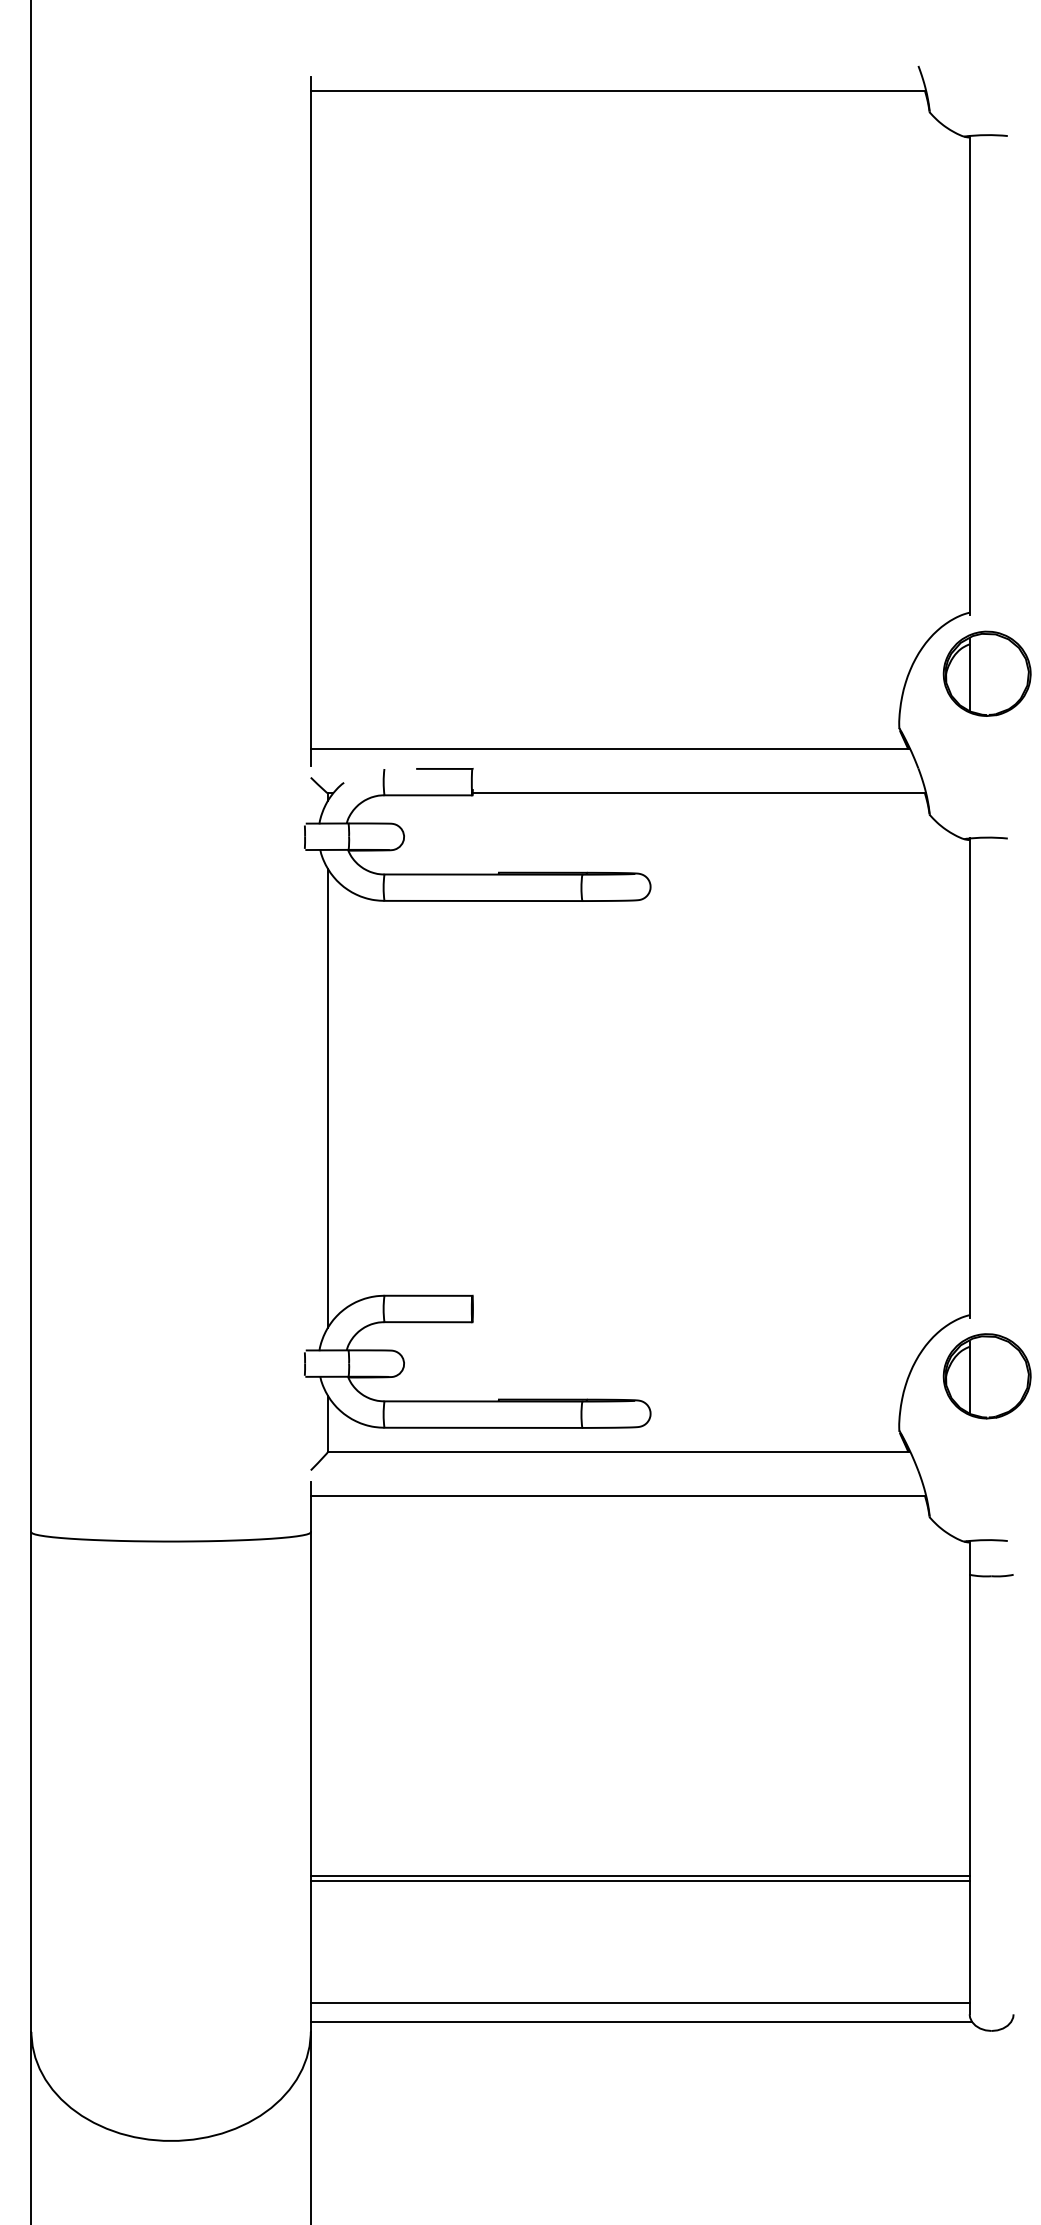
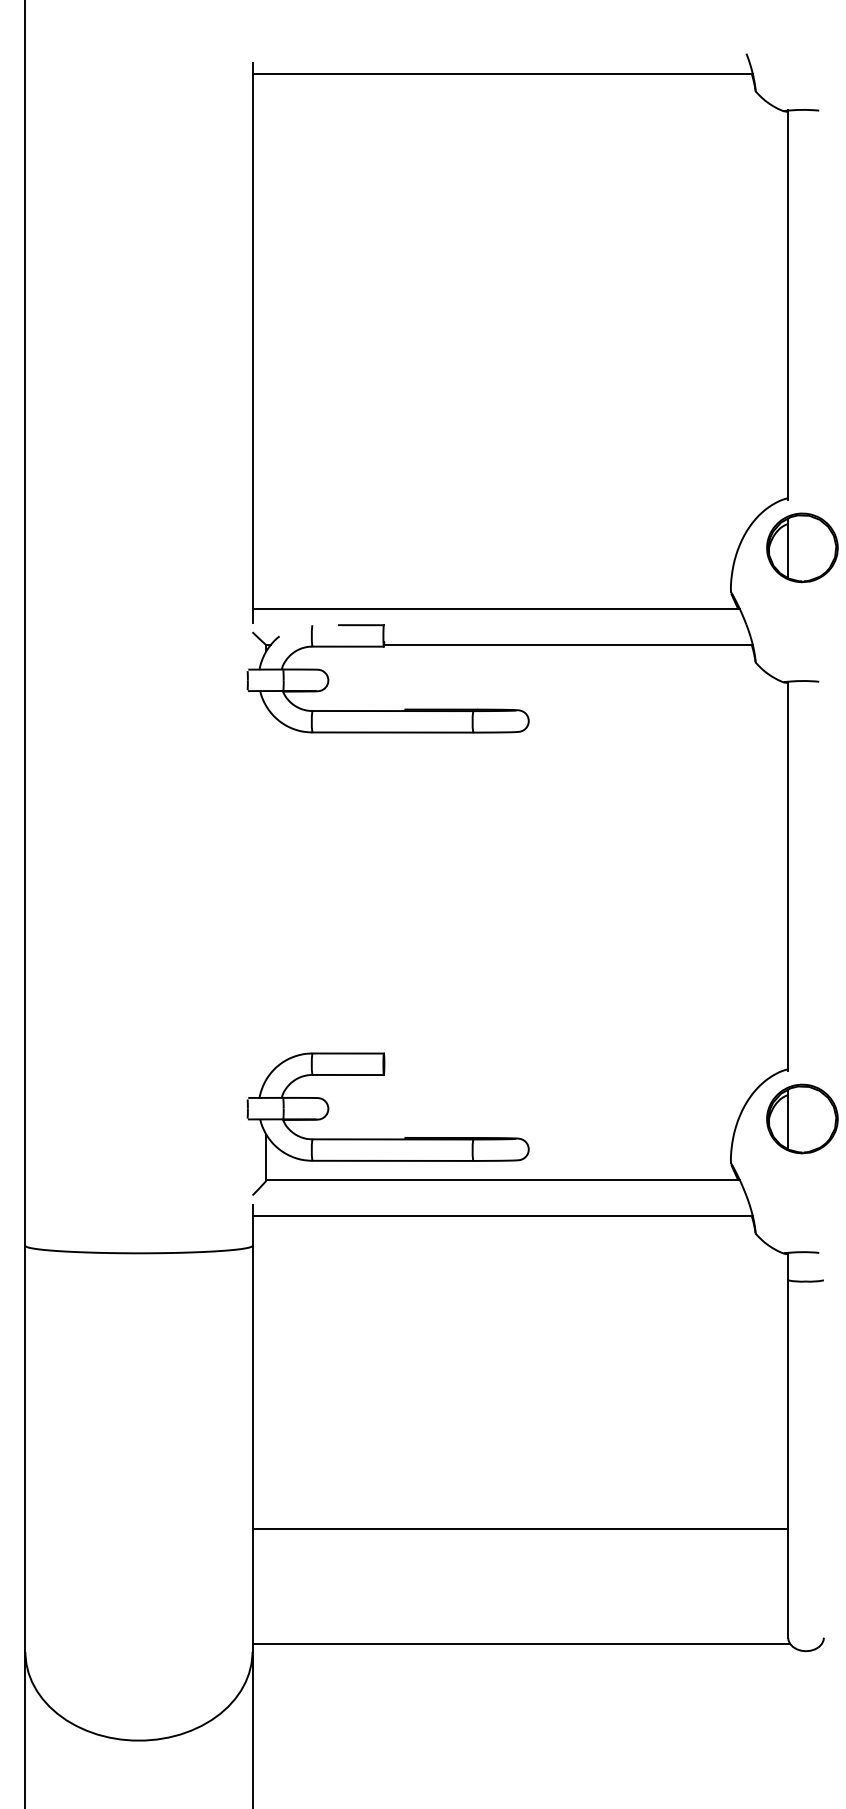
line: (327, 1098) -> (266, 893), removed
line: (639, 1875) -> (519, 1524), removed
line: (639, 2003) -> (519, 1628), removed

